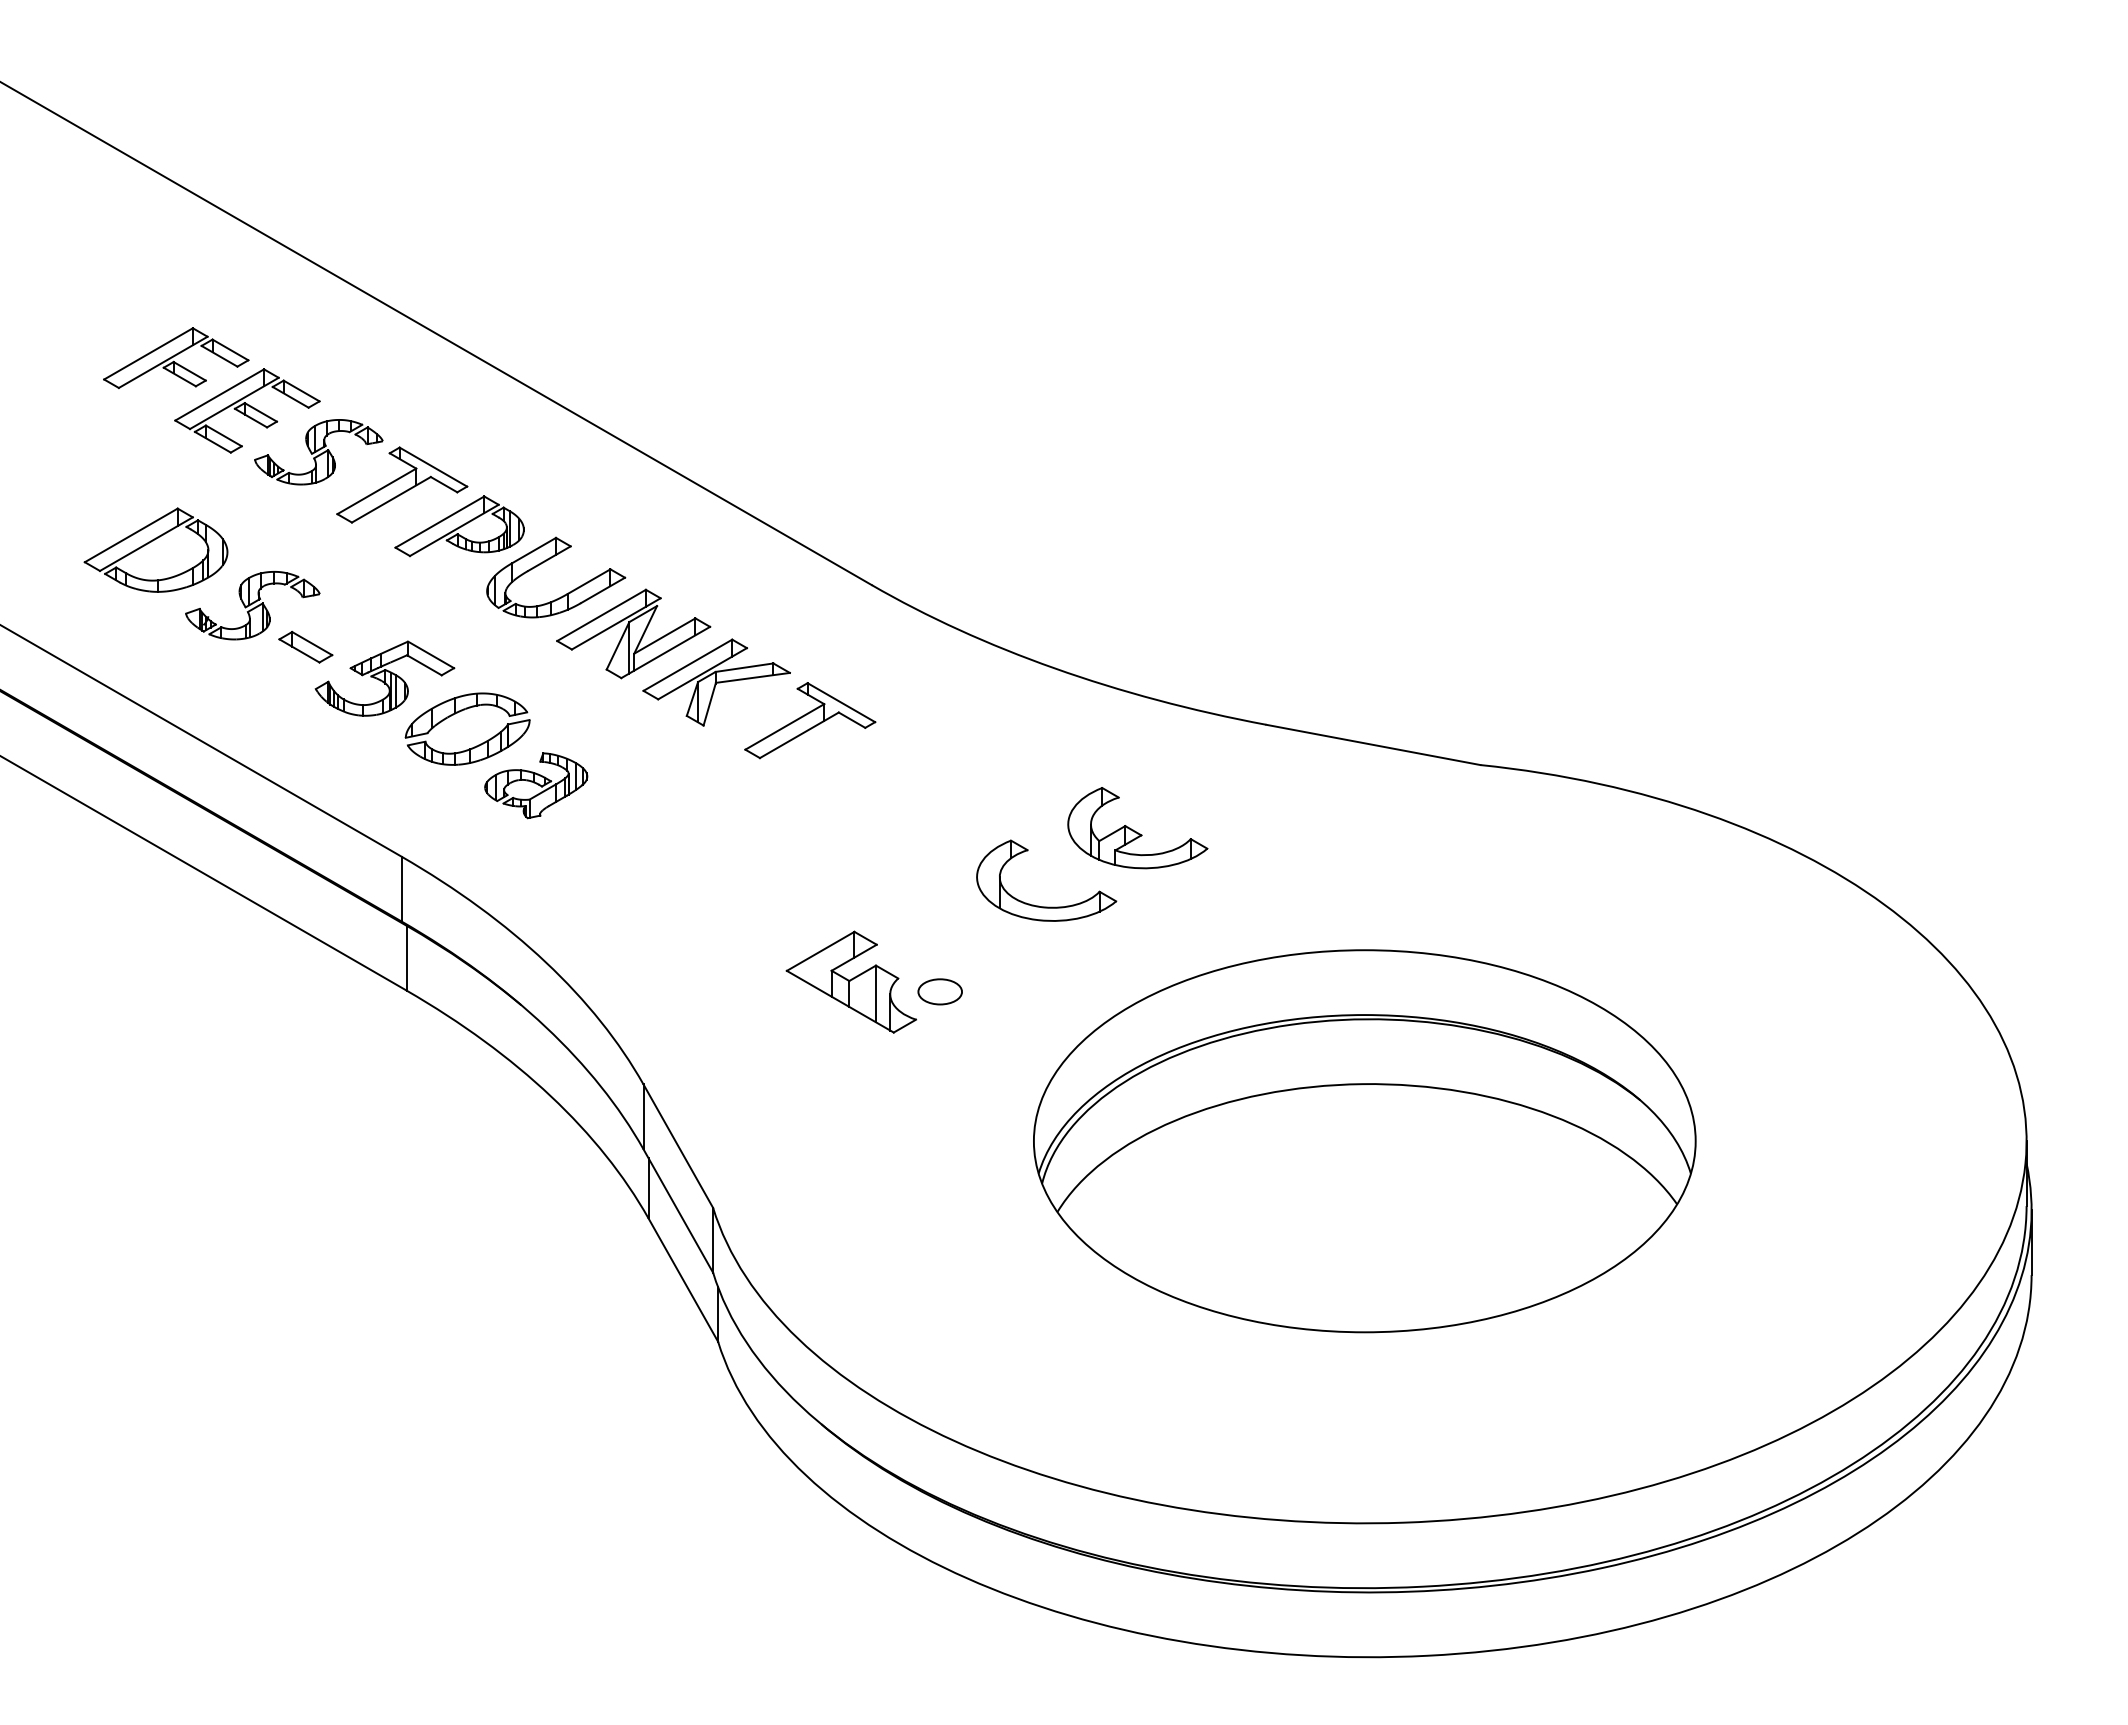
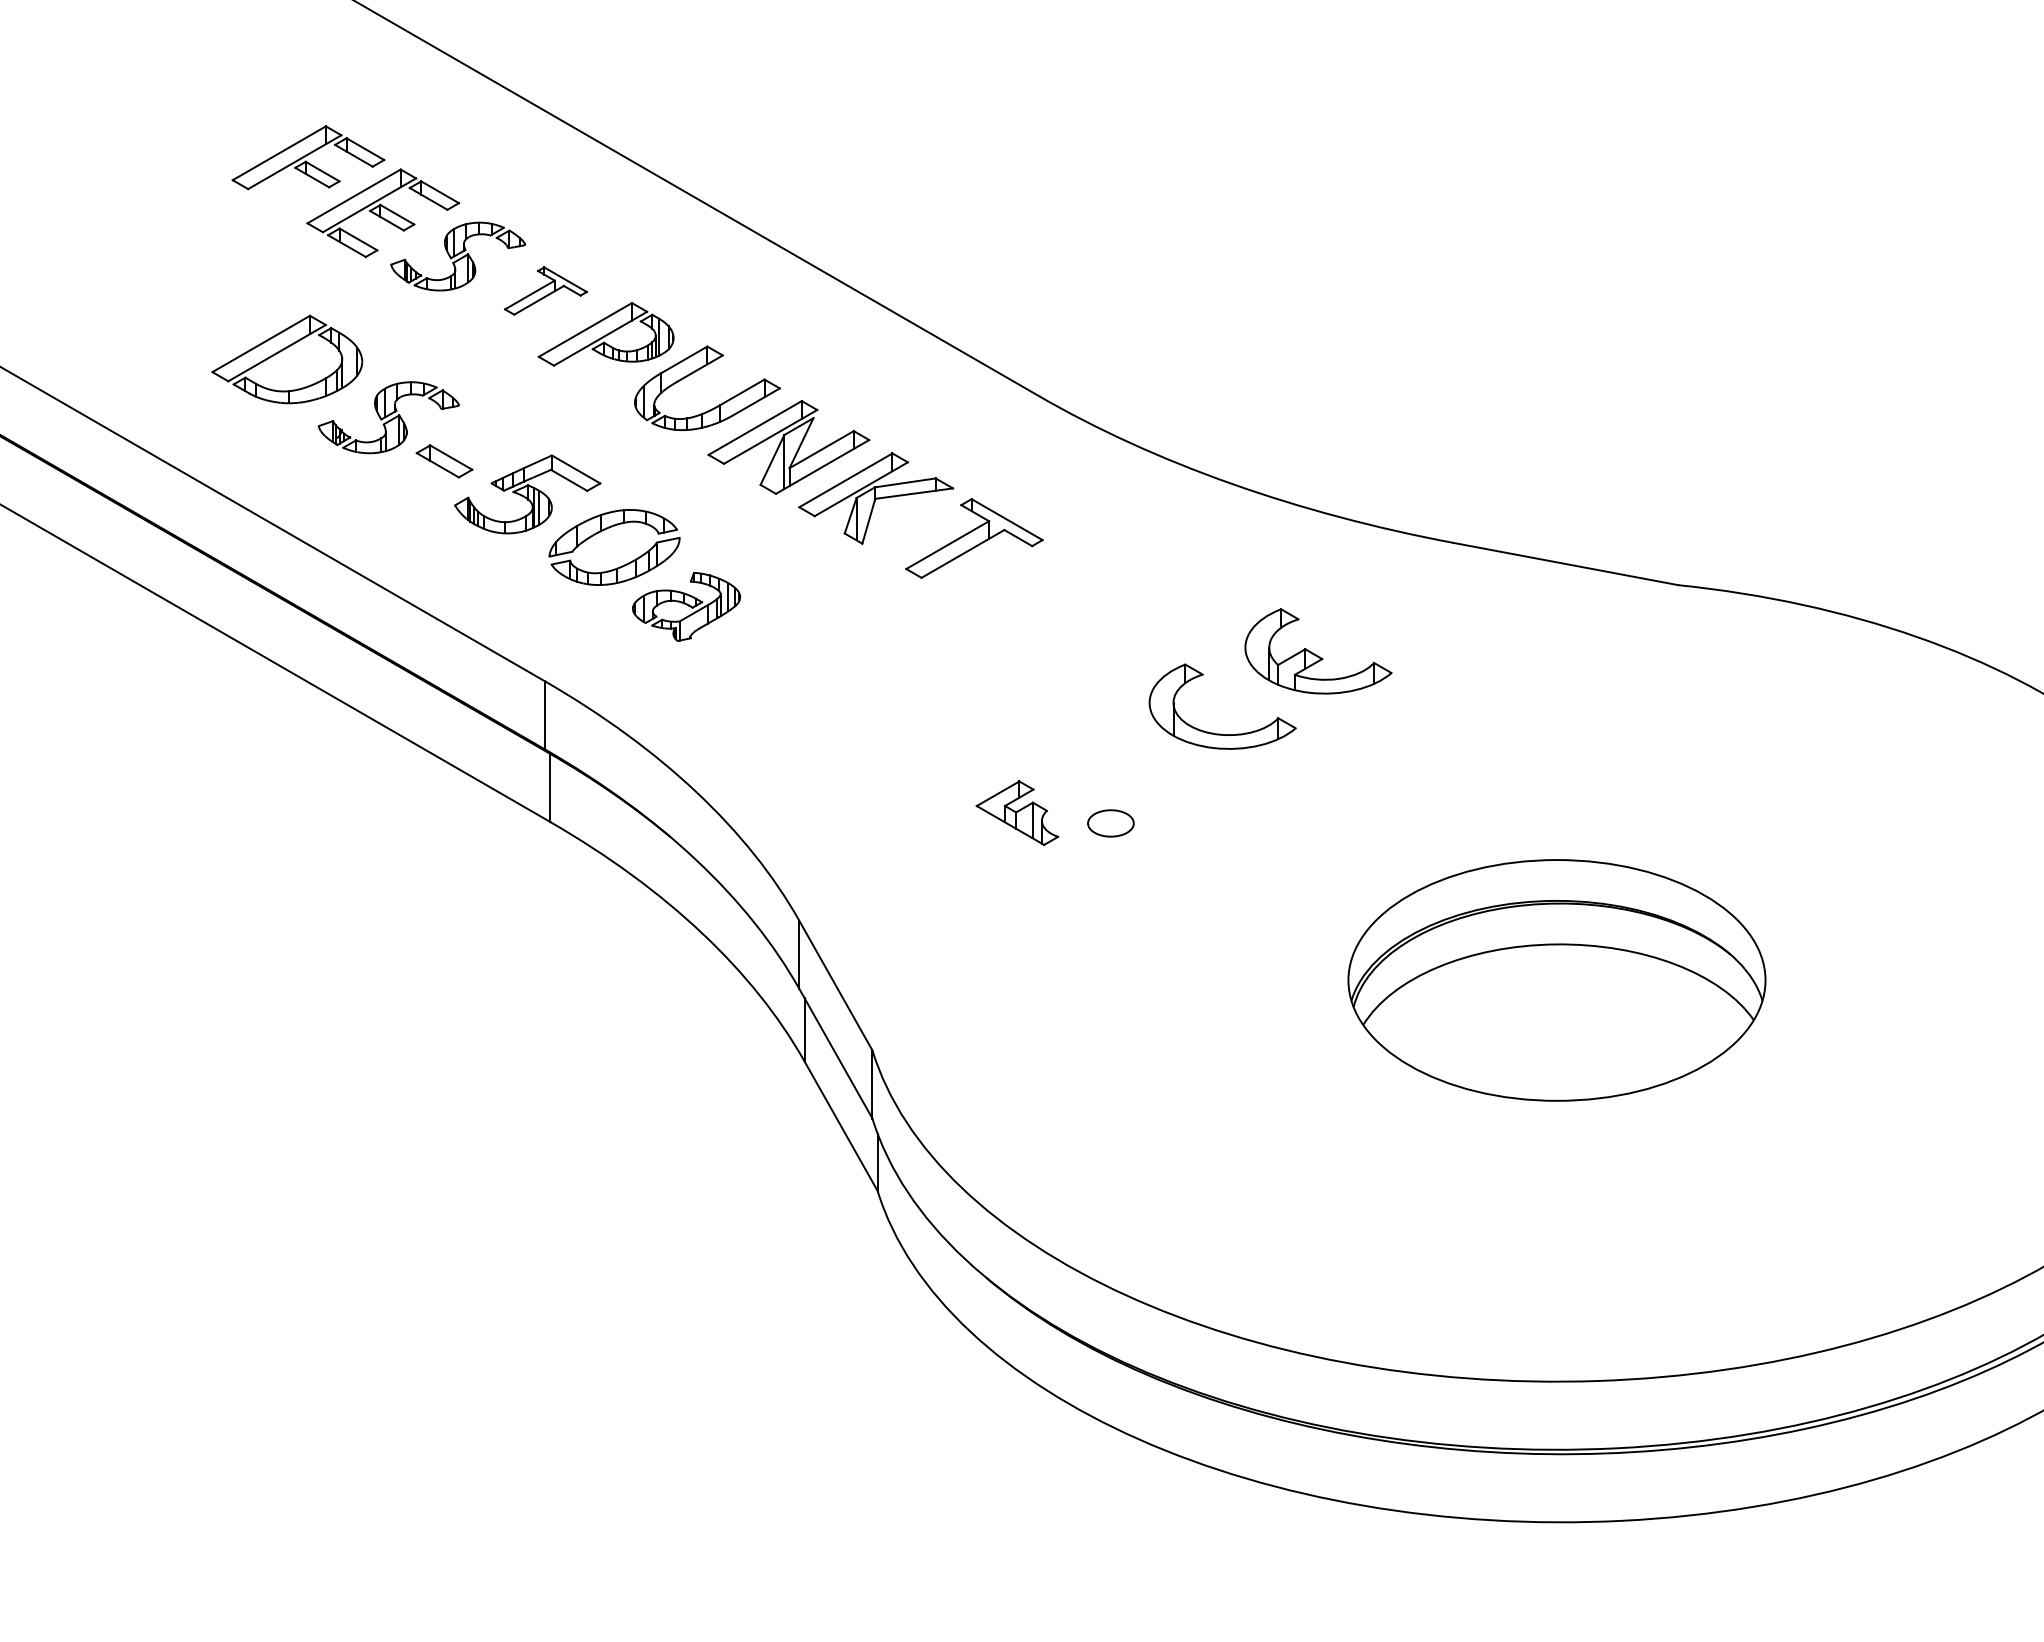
part: (402, 484) -> (546, 290), size x0.6
part: (850, 981) -> (1016, 812), size x0.6
part: (1364, 1141) -> (1556, 980), size x0.6

